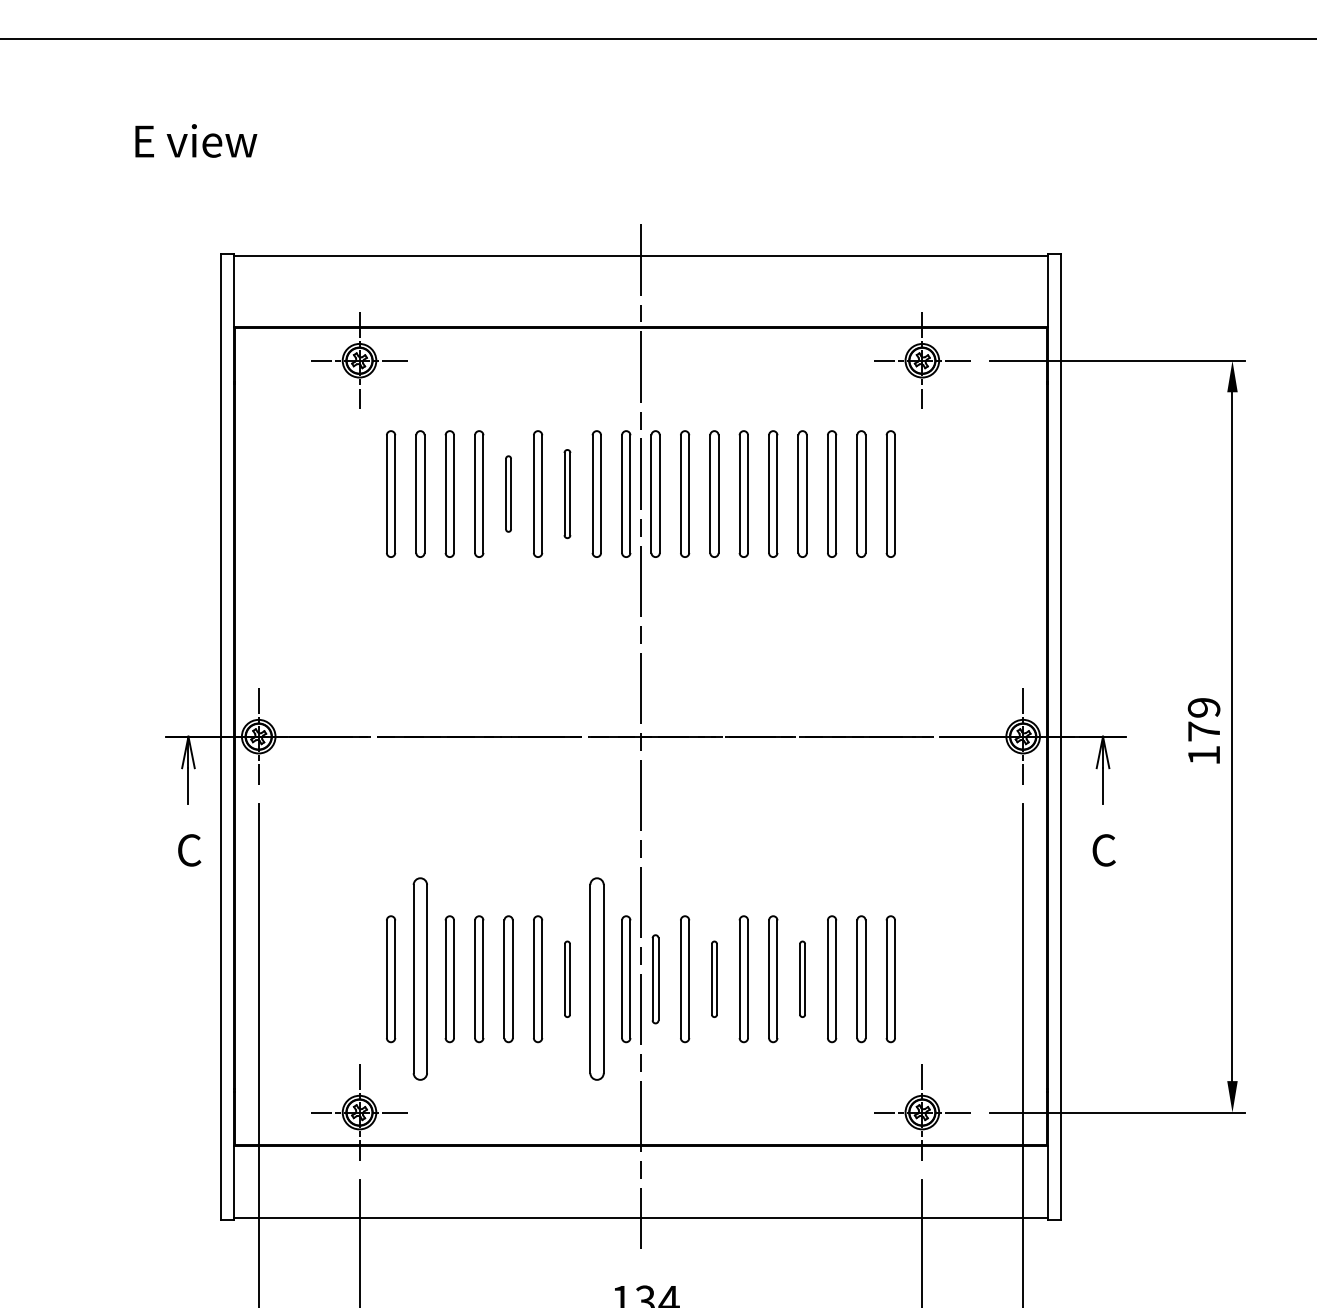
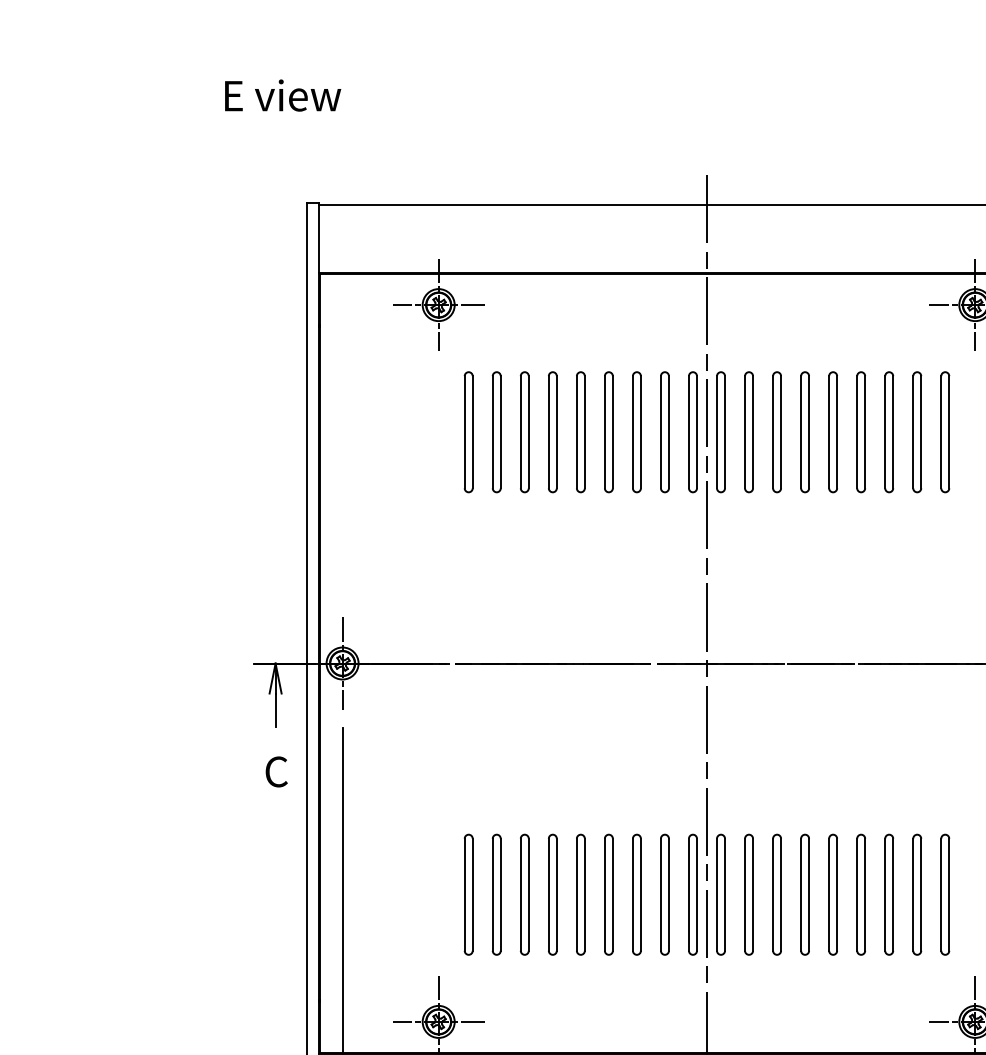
part: (508, 493) -> (580, 431), size x1.67
part: (567, 493) -> (636, 431), size x1.43
part: (420, 979) -> (496, 895), size x0.62
part: (567, 979) -> (636, 895), size x1.67
part: (596, 979) -> (664, 895), size x0.62
part: (655, 979) -> (720, 895), size x1.43
part: (714, 979) -> (777, 895), size x1.67
part: (802, 979) -> (861, 895), size x1.67

